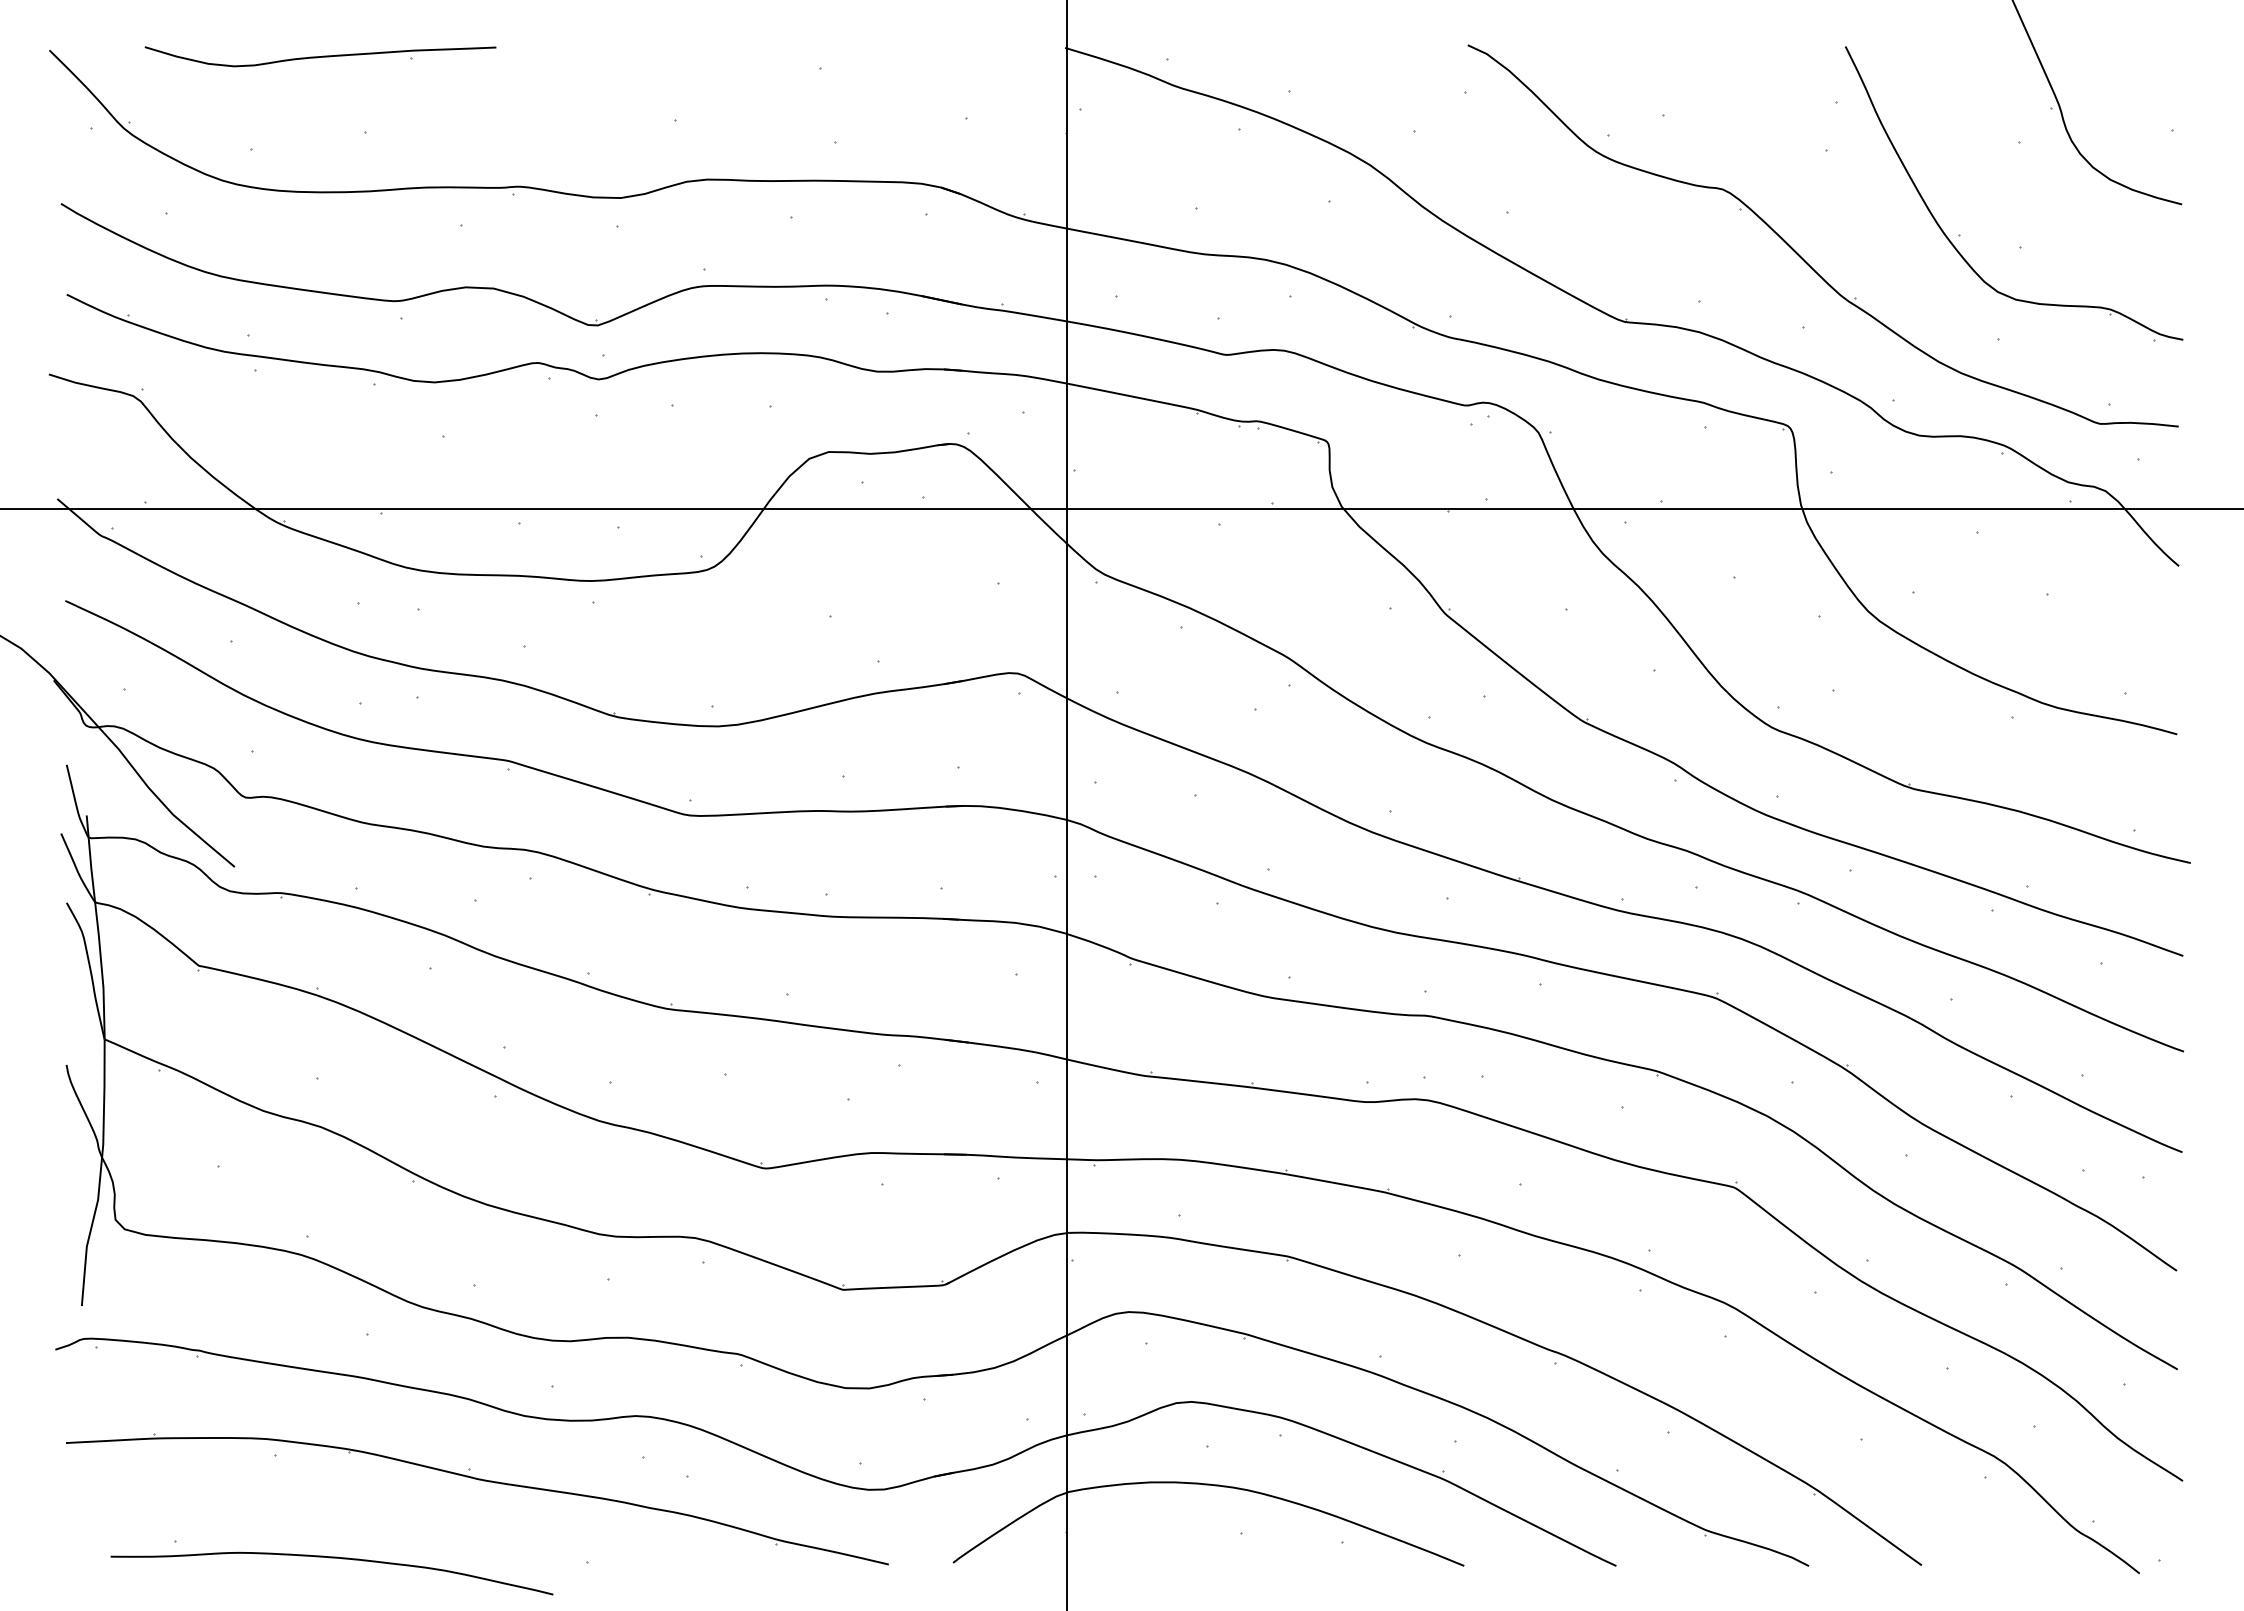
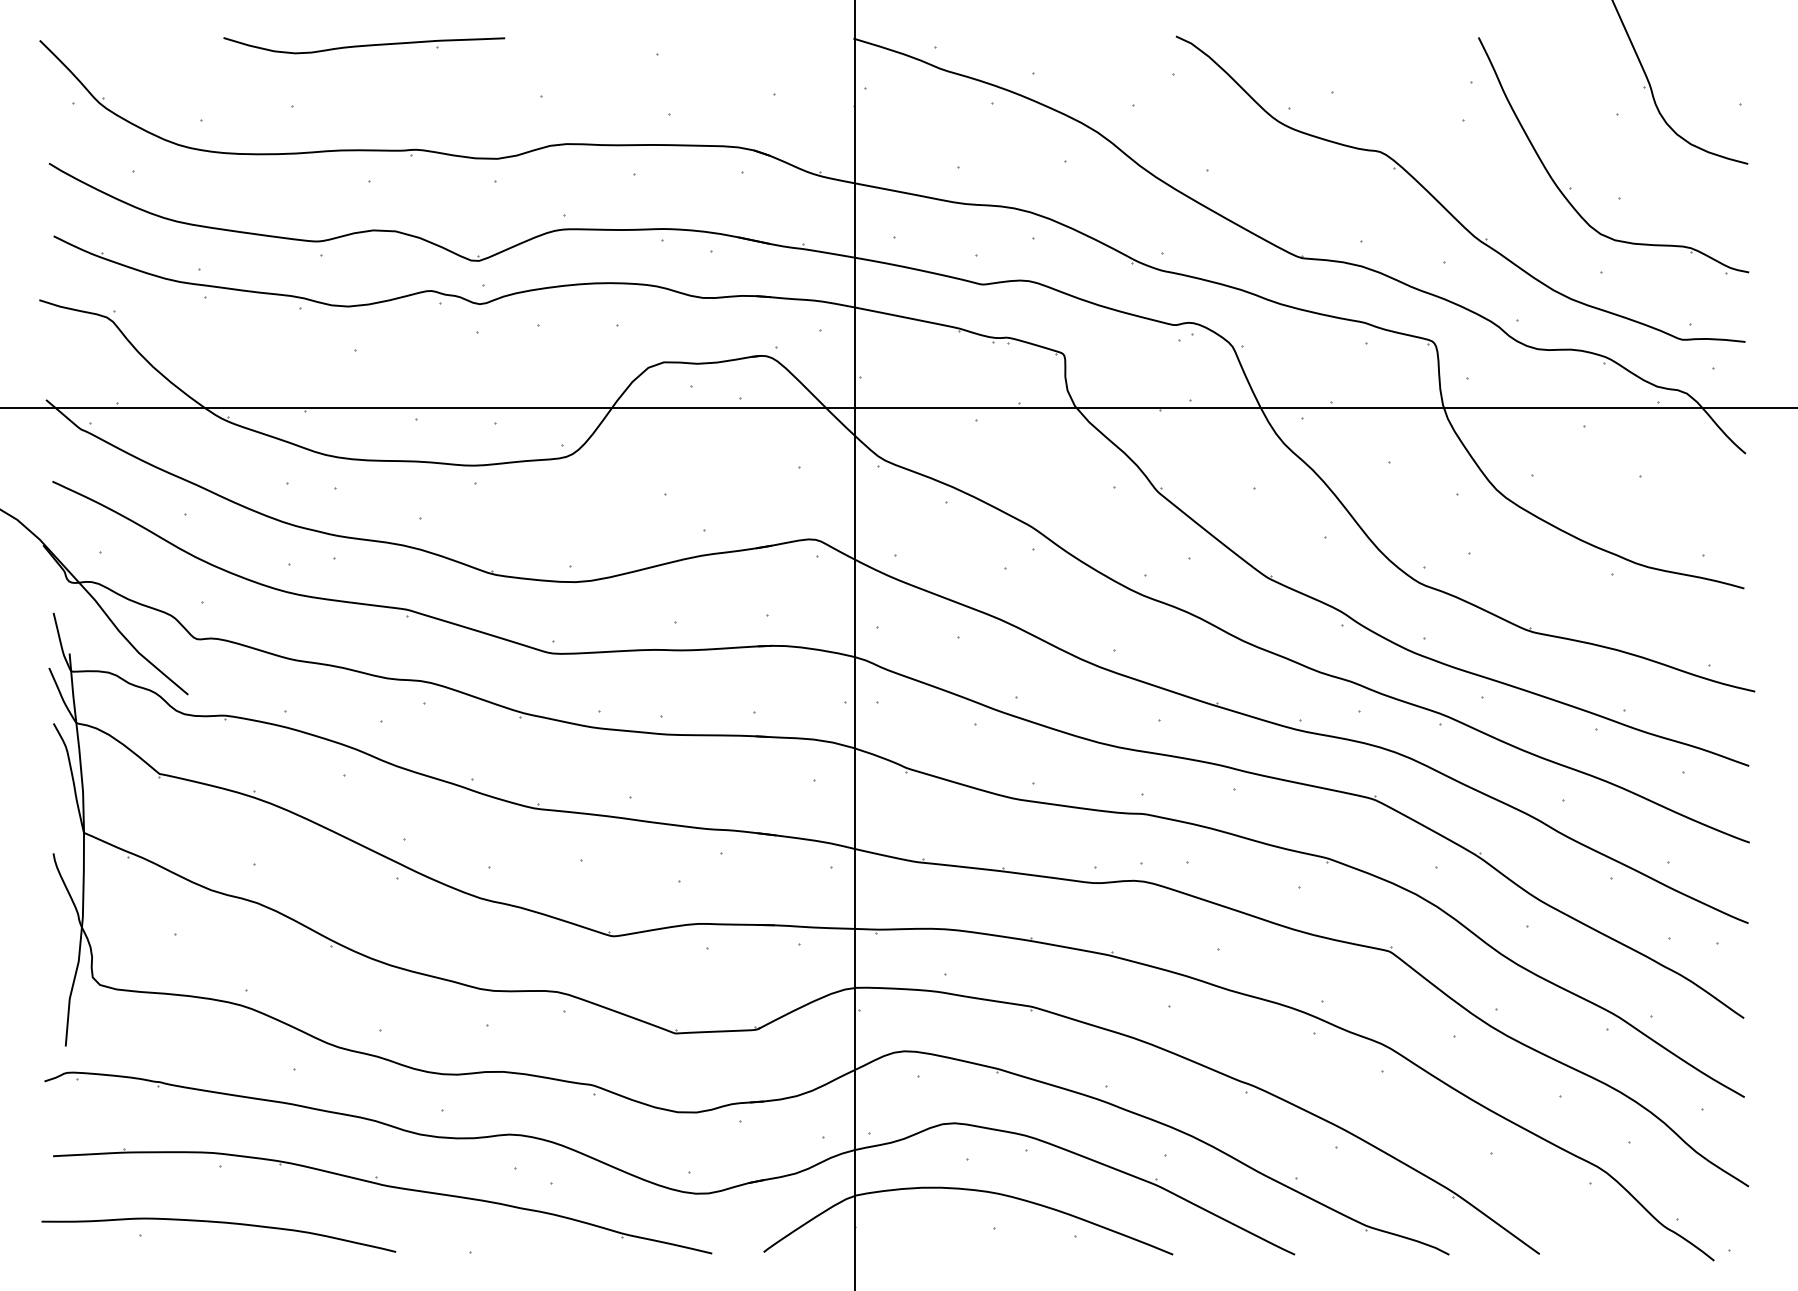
part: (320, 56) -> (364, 45), moved
curve: (331, 1558) -> (218, 1223), moved

